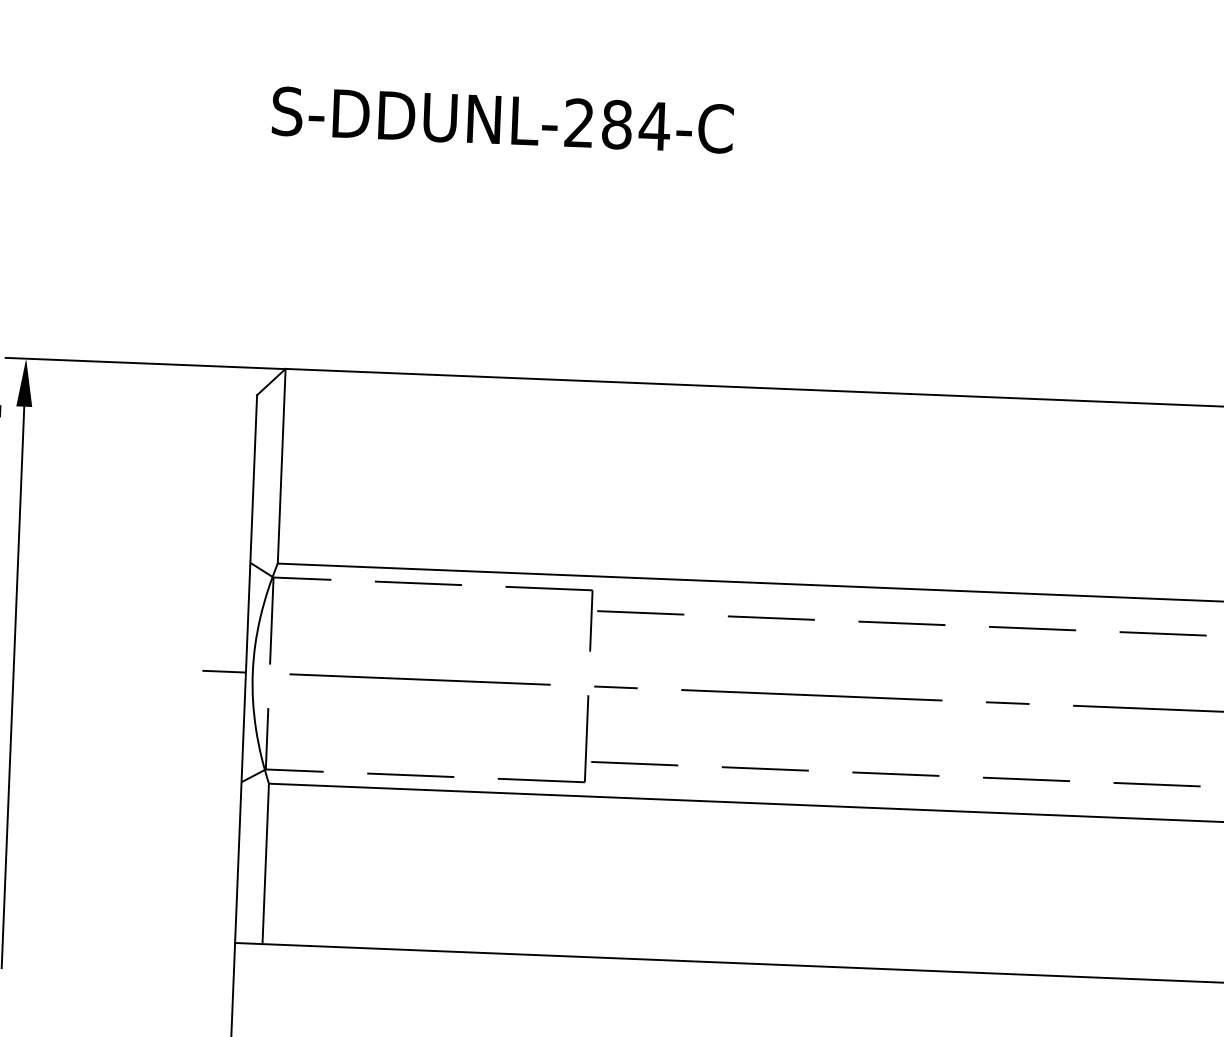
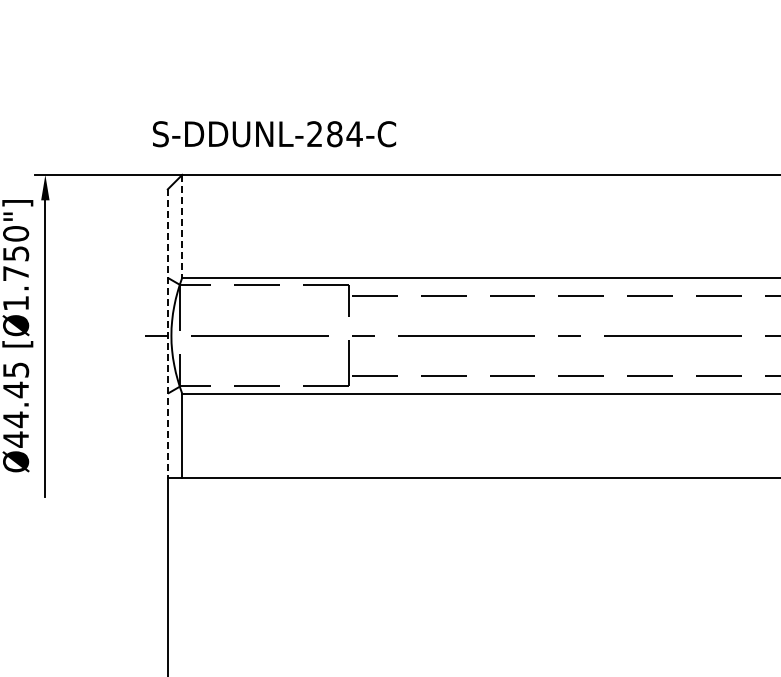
text: (502, 120) -> (274, 134), moved
line: (282, 466) -> (182, 226), solid -> dashed
line: (245, 668) -> (167, 333), solid -> dashed

